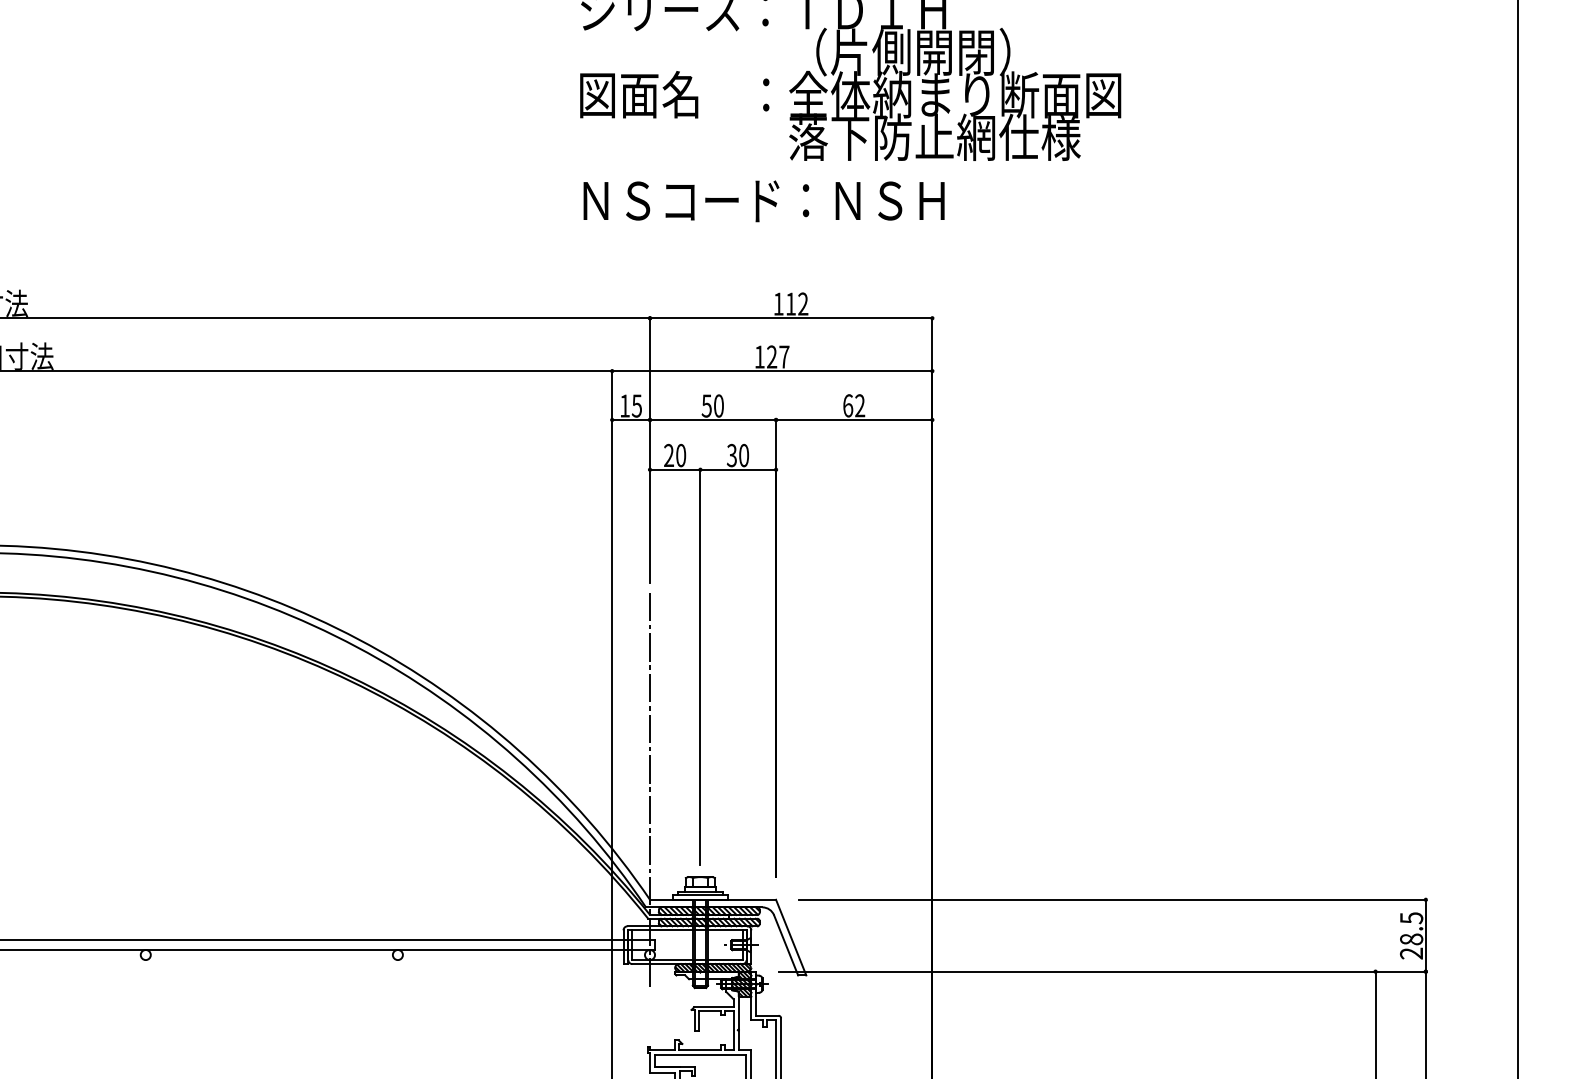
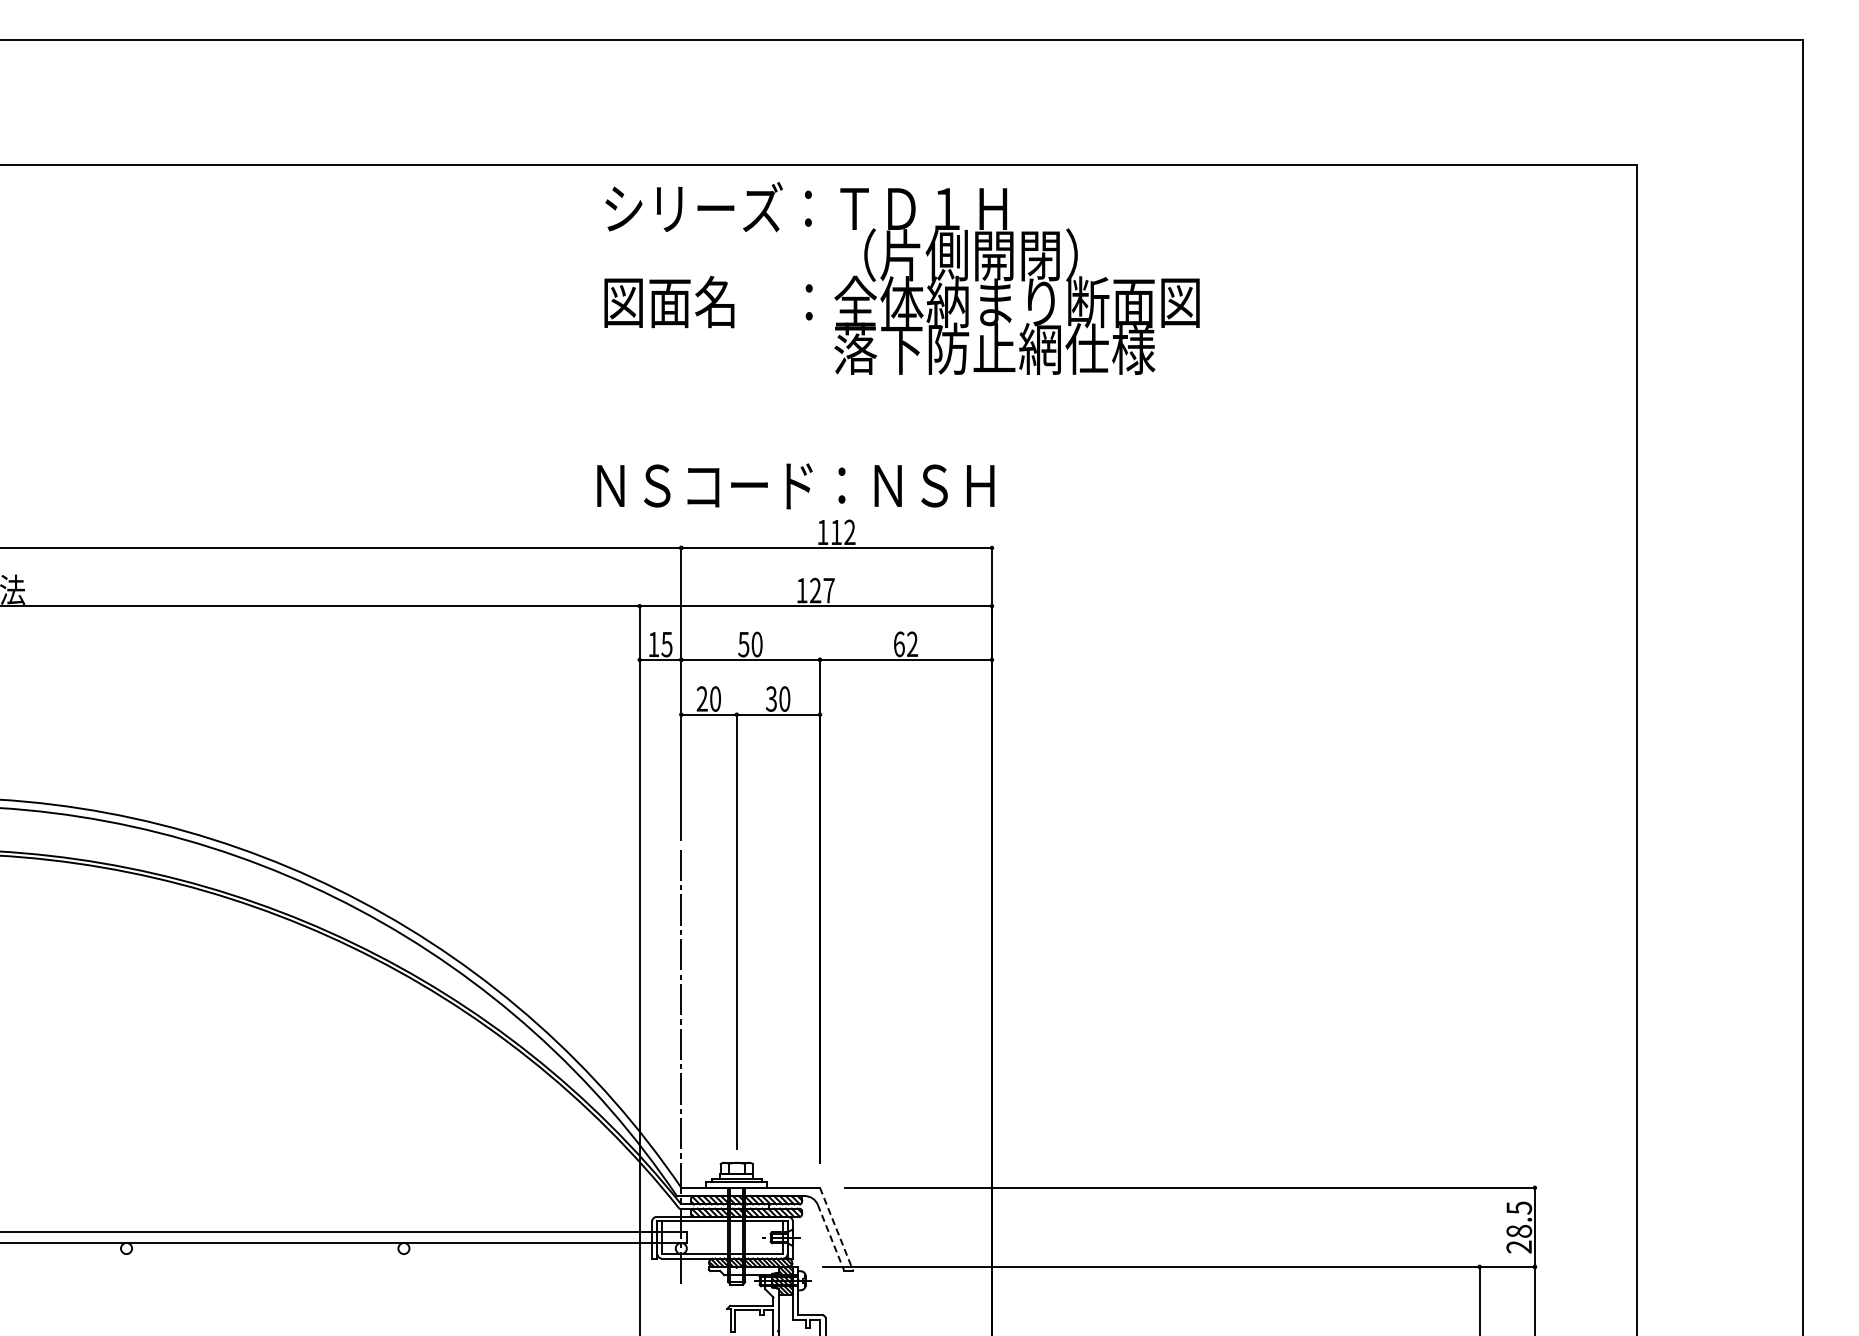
text: (763, 201) -> (795, 486), moved
line: (791, 937) -> (836, 1229), solid -> dashed
line: (786, 944) -> (831, 1237), solid -> dashed

